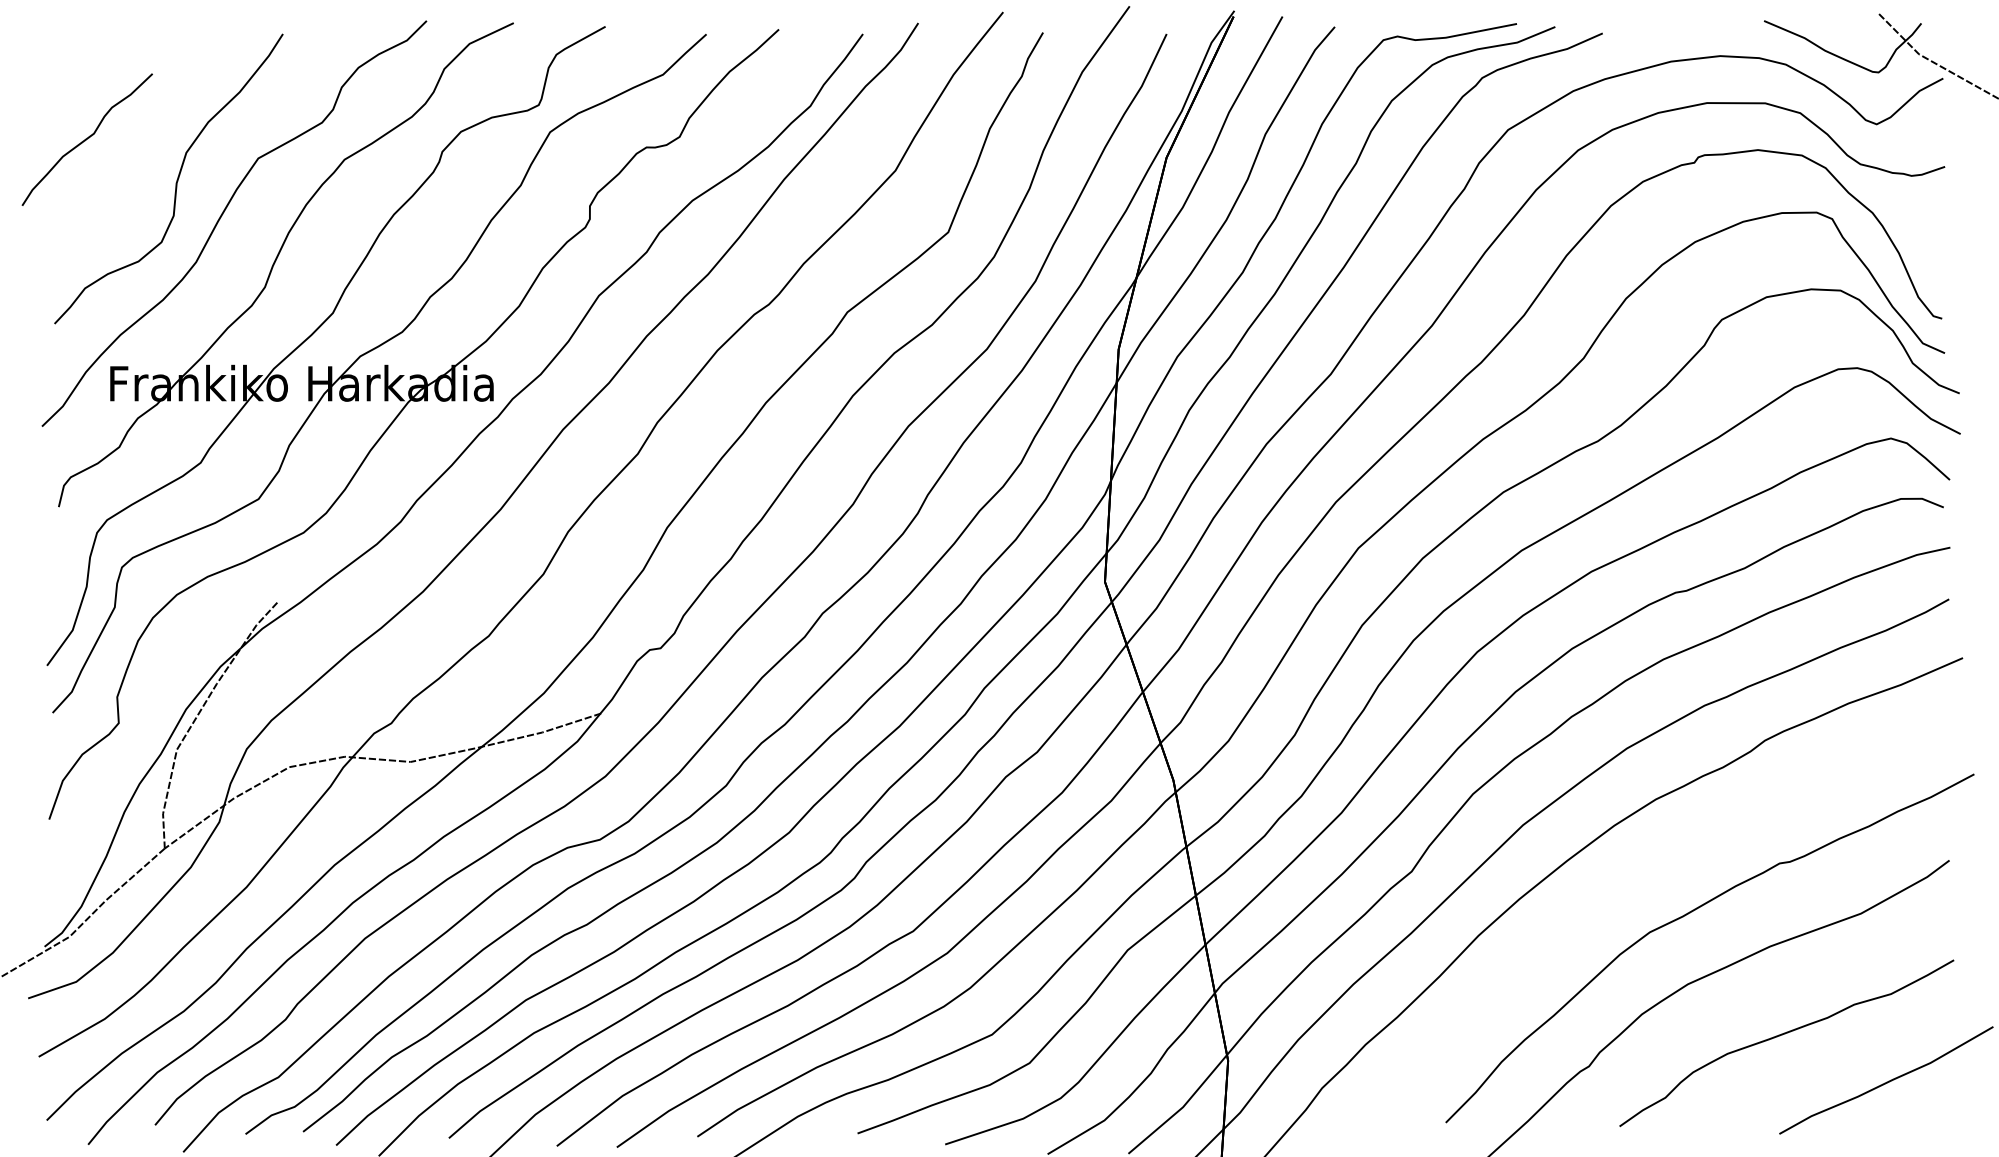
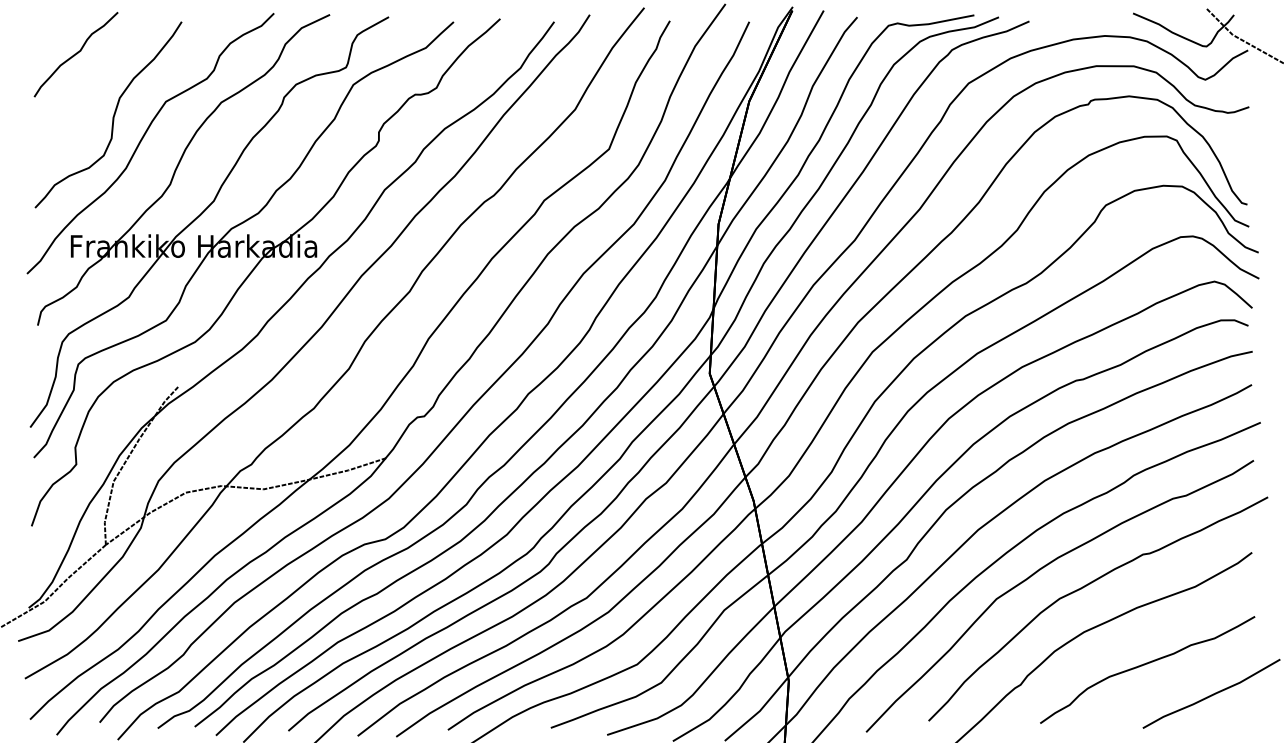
curve: (86, 139) -> (75, 54), moved
curve: (1619, 888) -> (1040, 570), added

